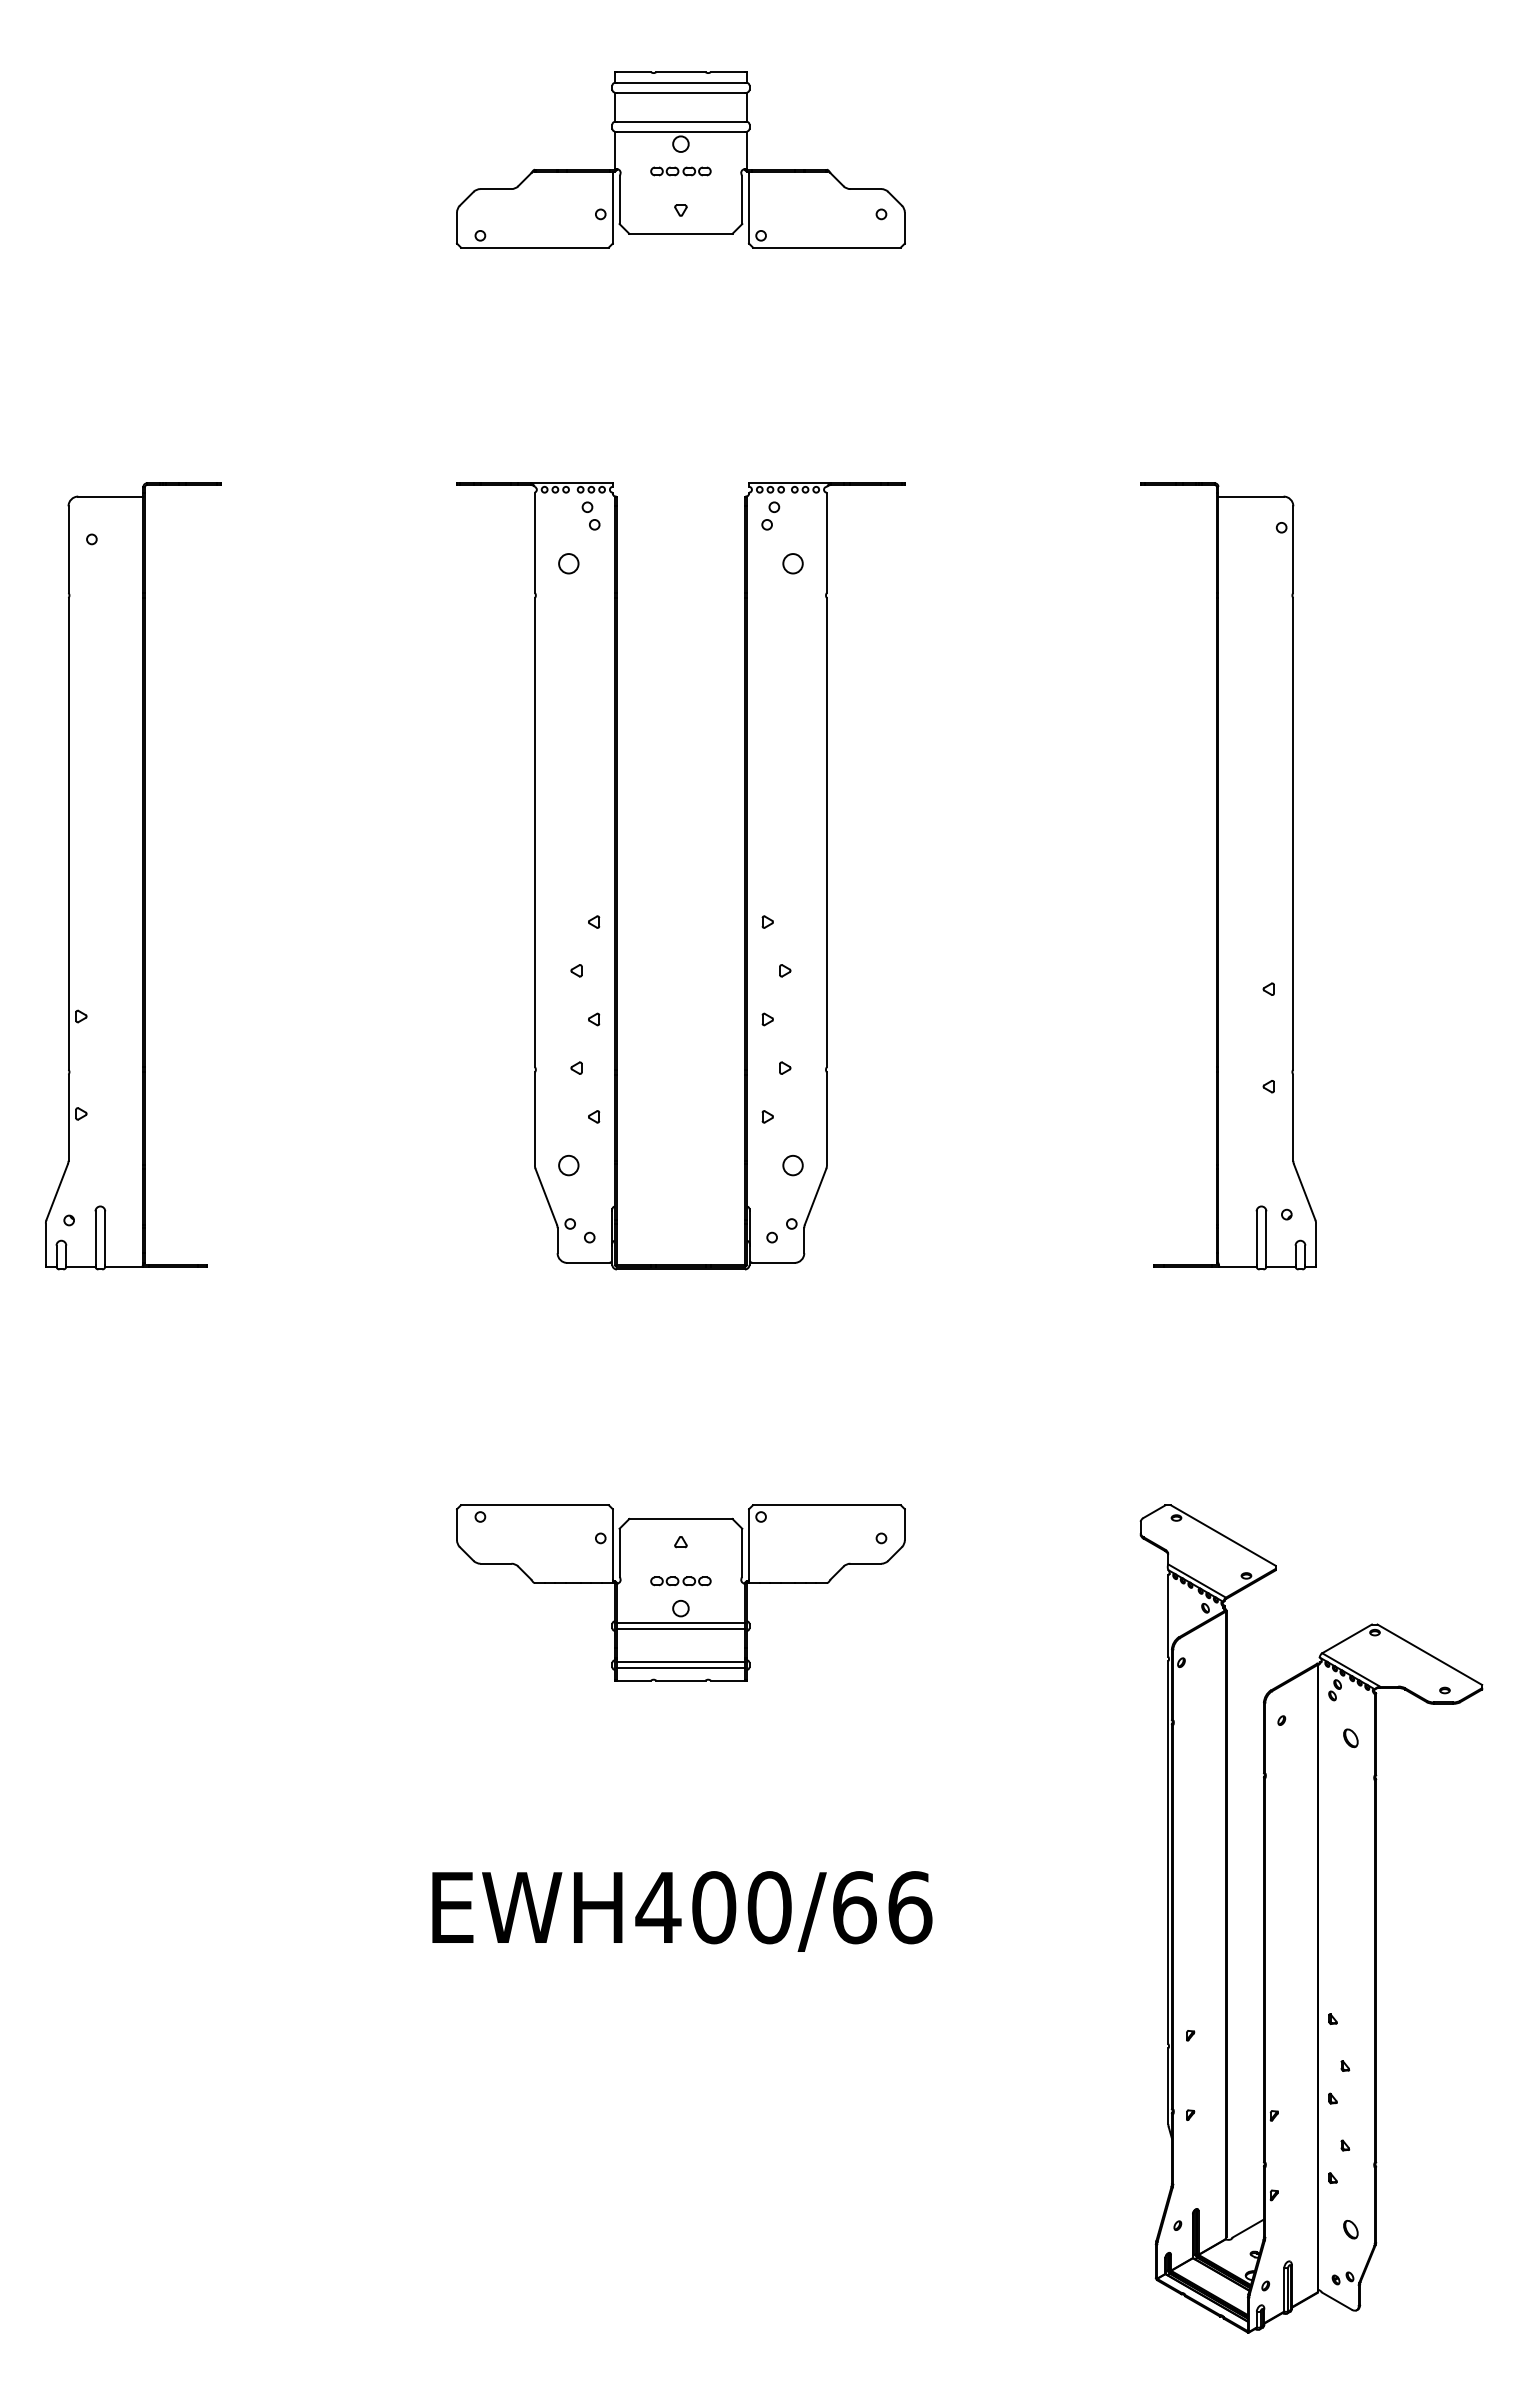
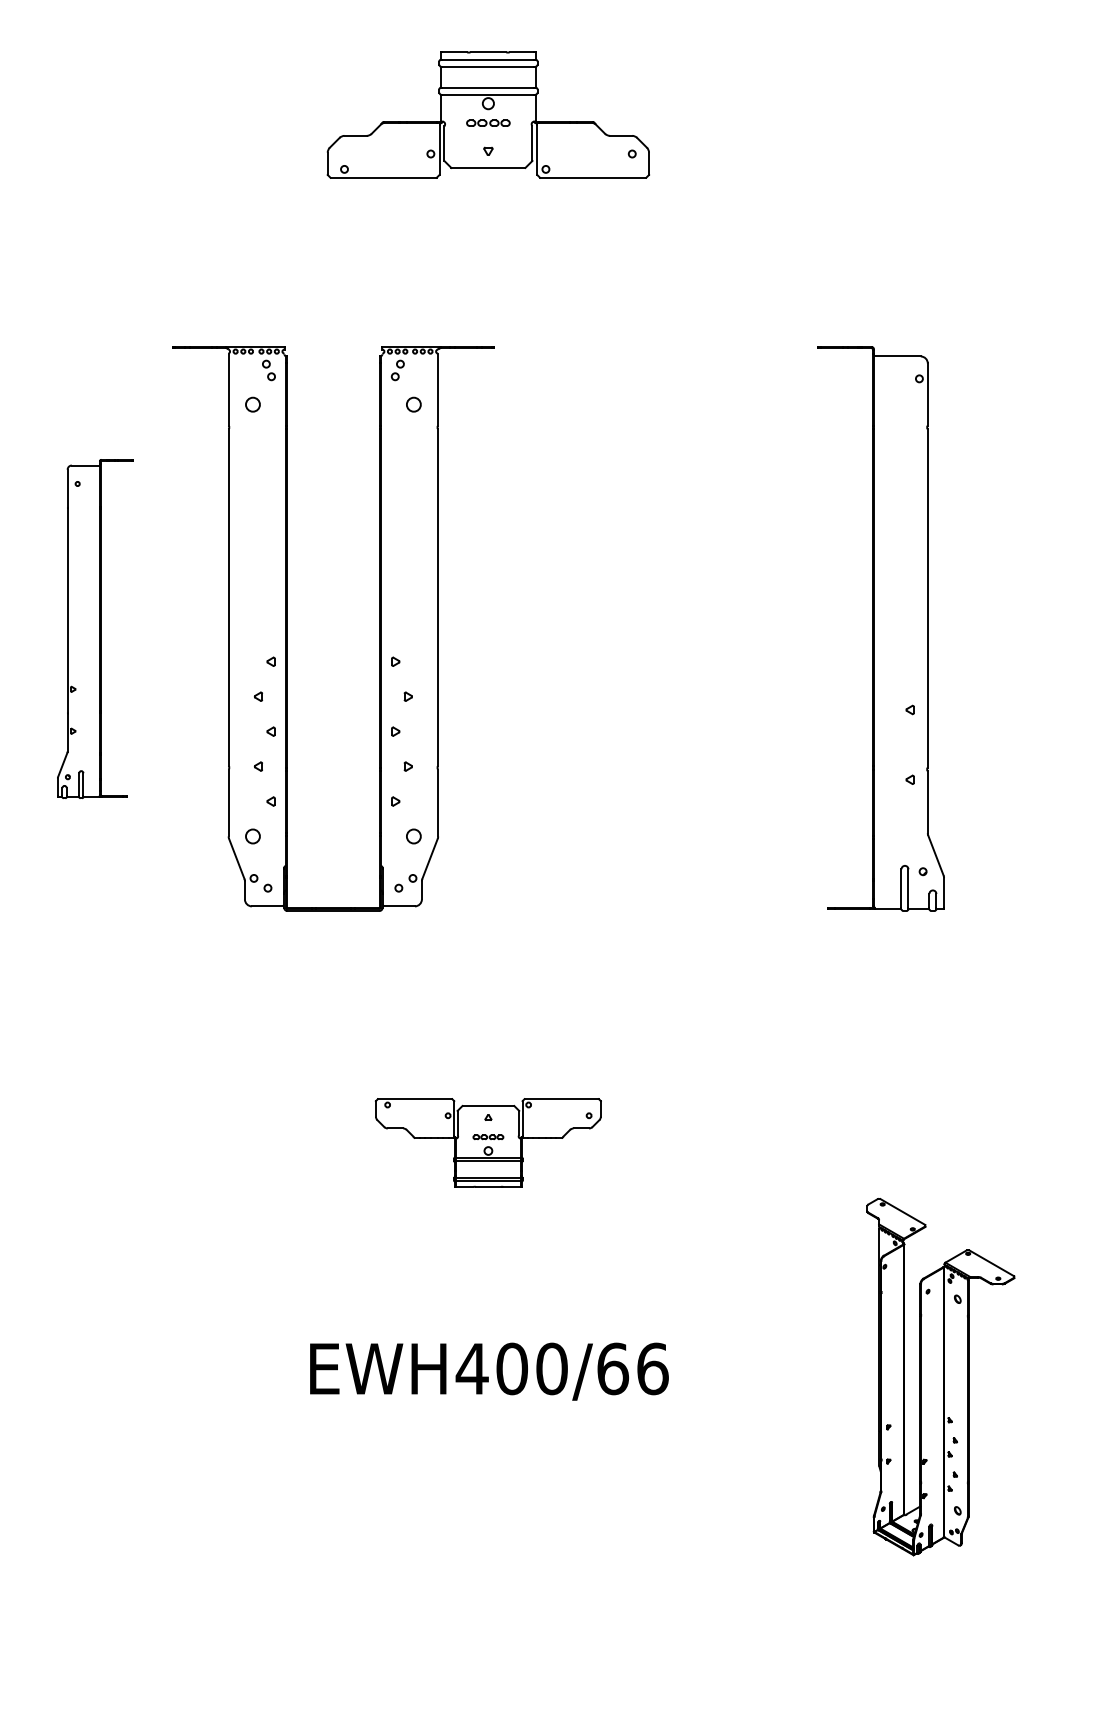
part: (133, 876) -> (95, 629), size x0.6
part: (617, 876) -> (287, 629), moved
part: (680, 1592) -> (488, 1142), size x0.7
part: (1311, 1918) -> (940, 1376), size x0.6

